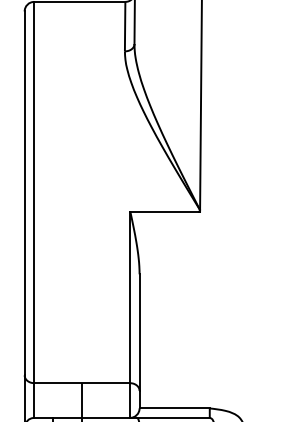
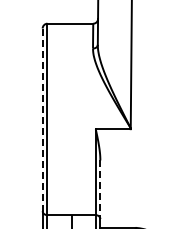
line: (24, 194) -> (42, 120), solid -> dashed
line: (139, 334) -> (100, 190), solid -> dashed

